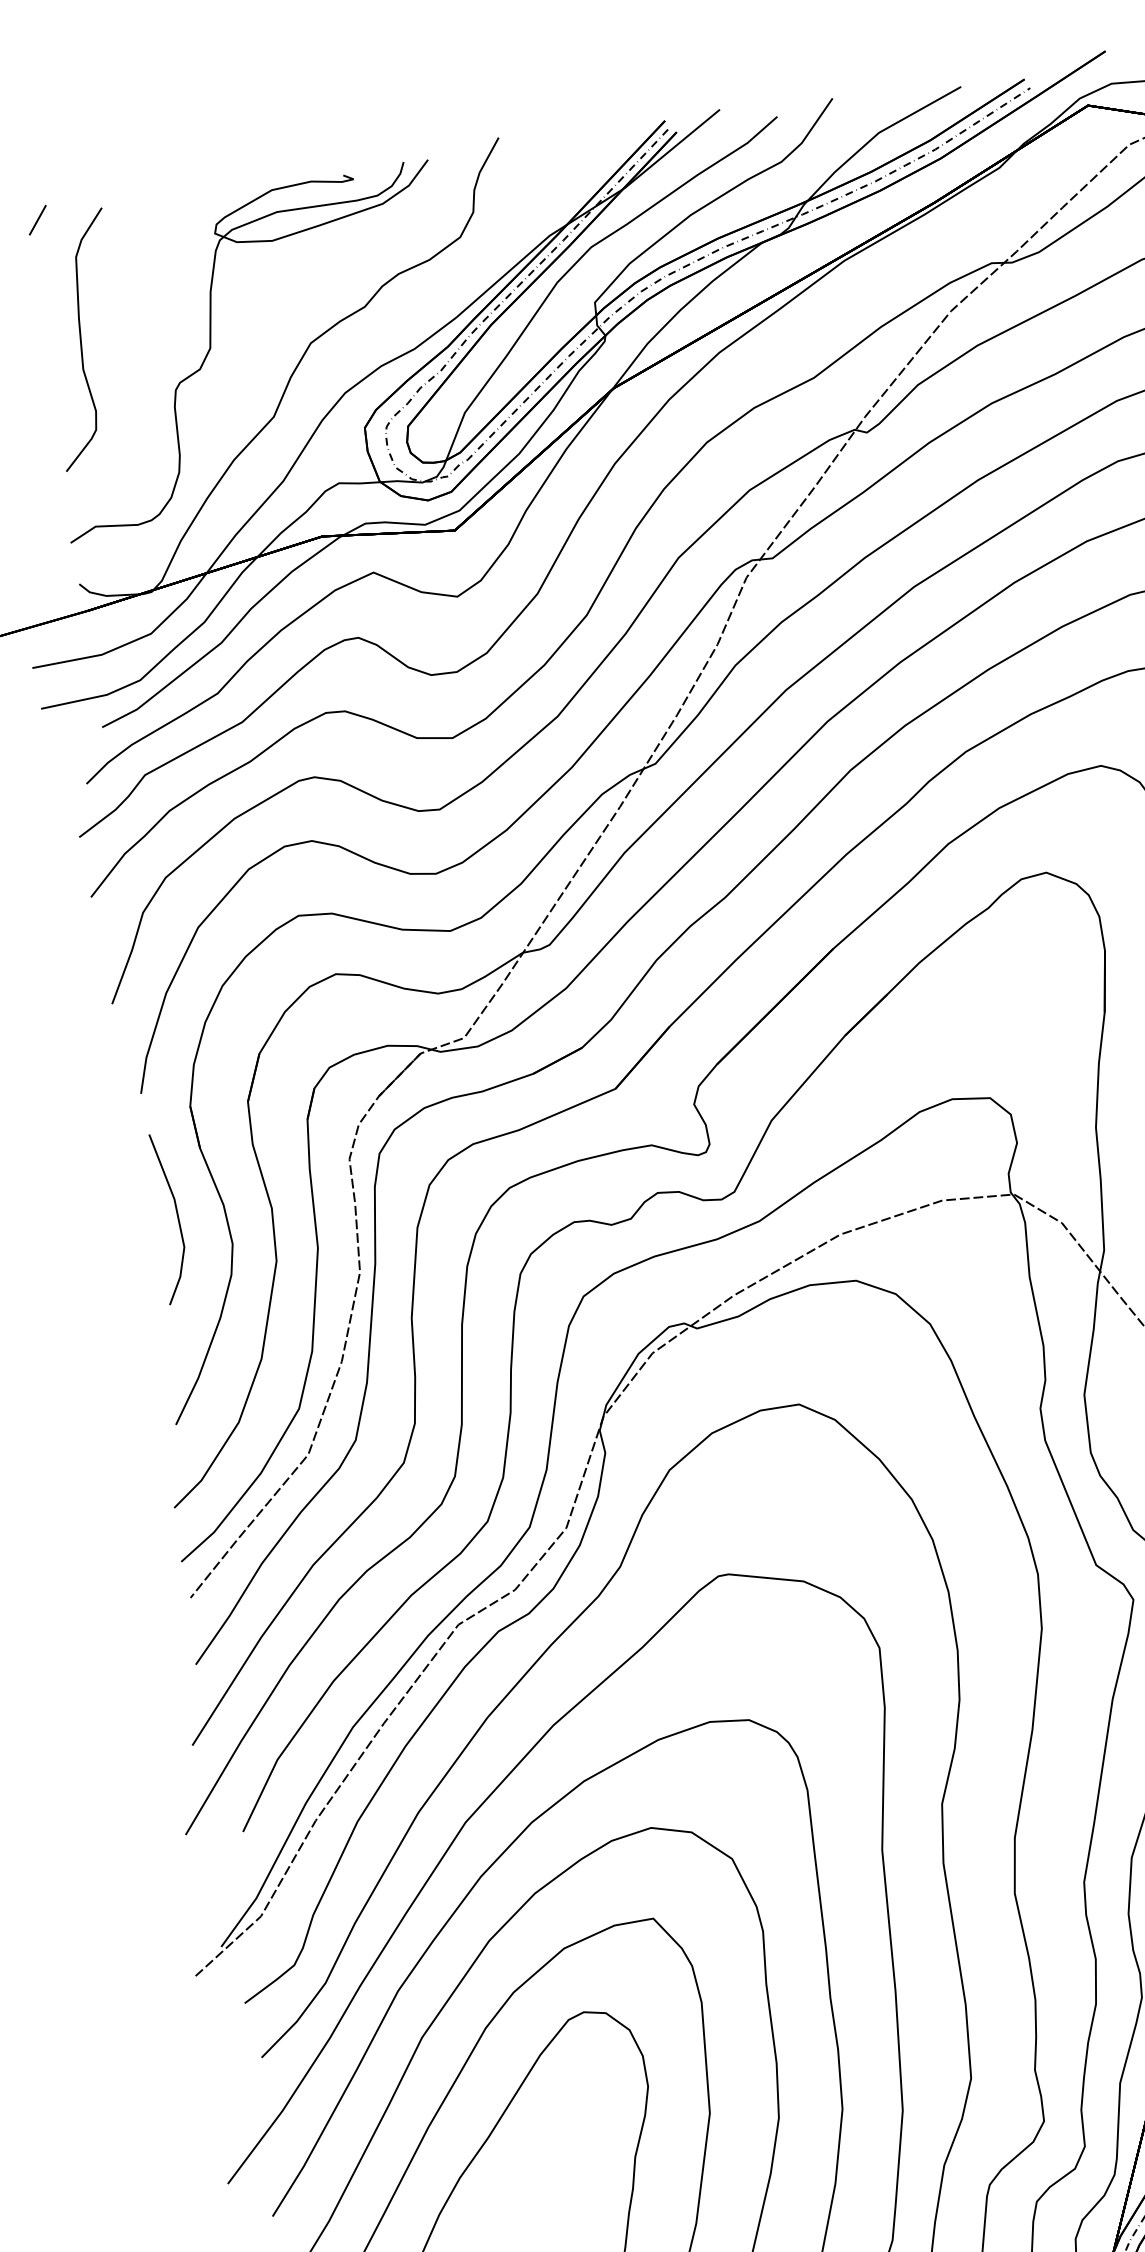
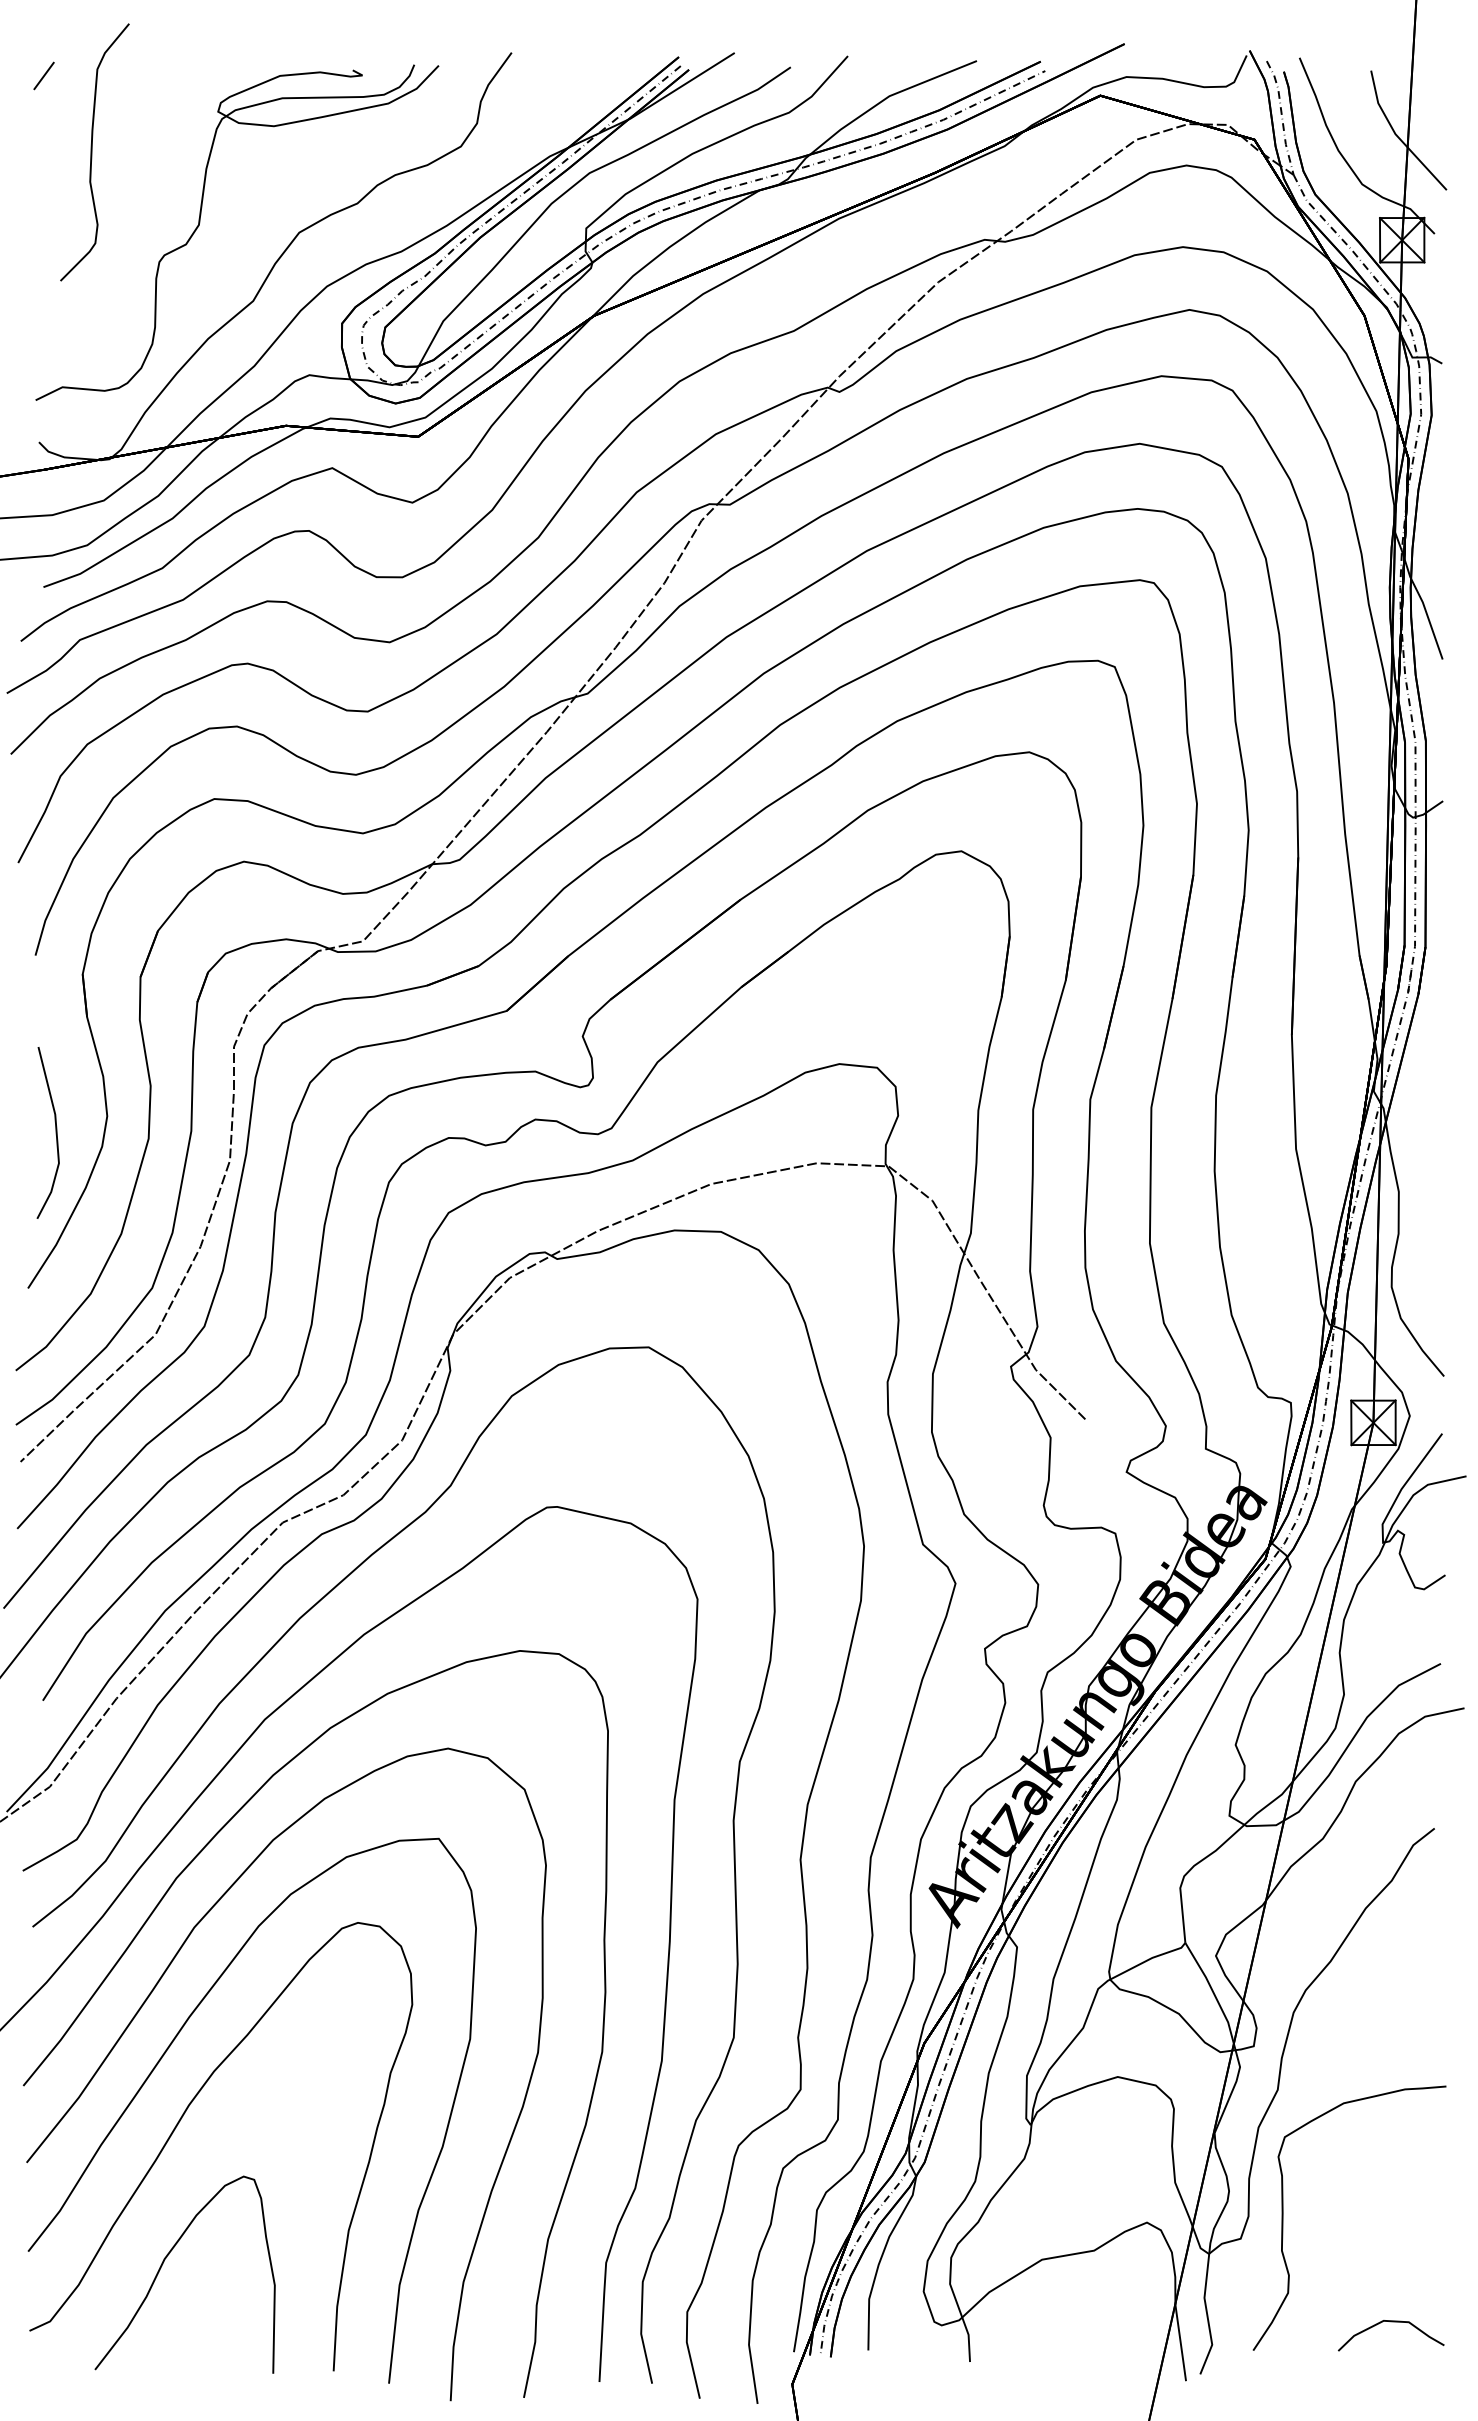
curve: (81, 340) -> (92, 152), moved
line: (177, 1217) -> (55, 1132), moved

